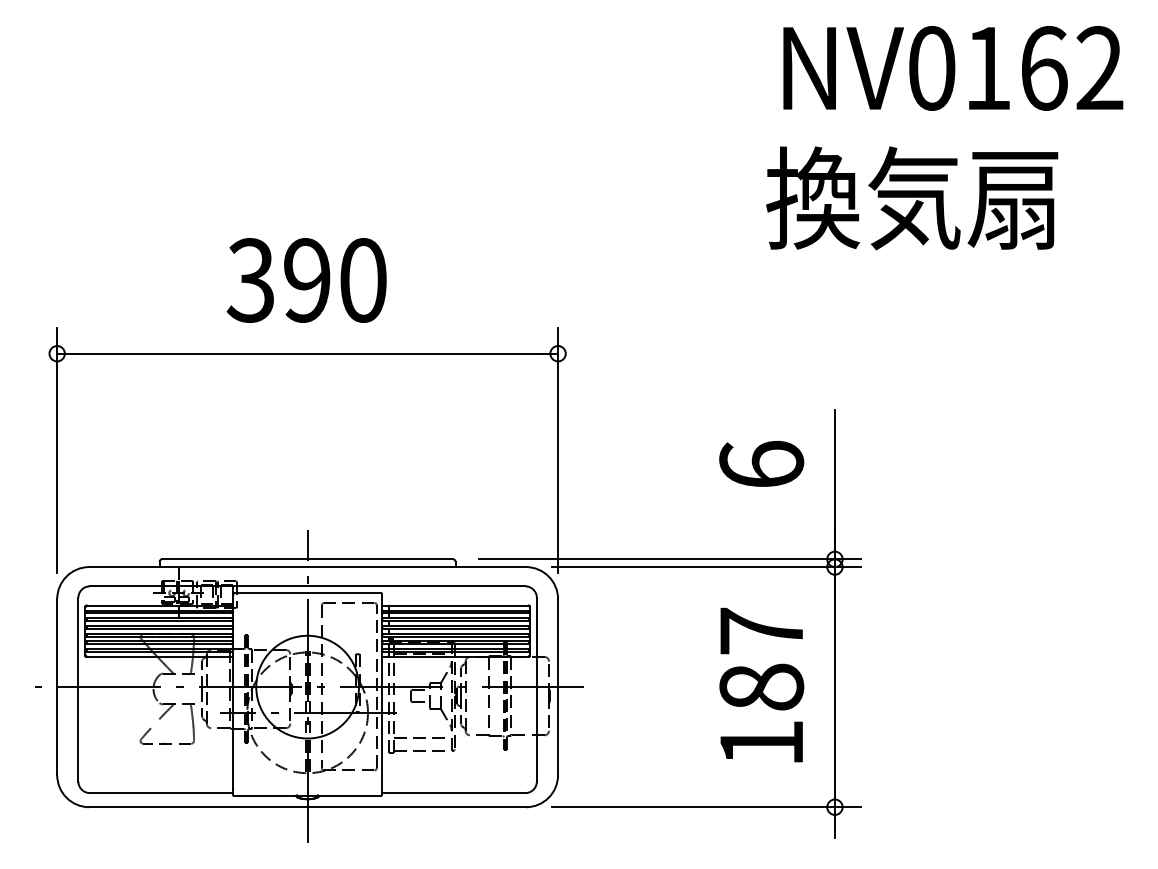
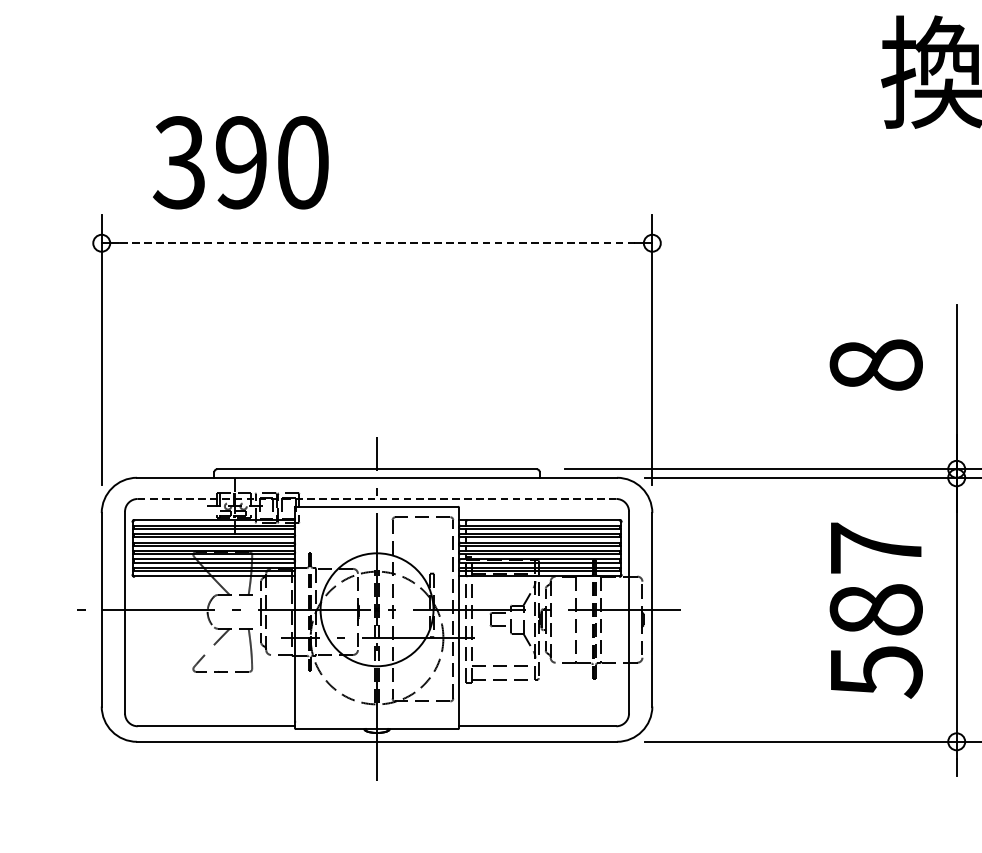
text: (306, 280) -> (240, 162), moved
line: (307, 353) -> (376, 243), solid -> dashed
text: (761, 463) -> (875, 363), 6 -> 8
line: (307, 586) -> (376, 499), solid -> dashed
text: (762, 744) -> (877, 672), 187 -> 587

